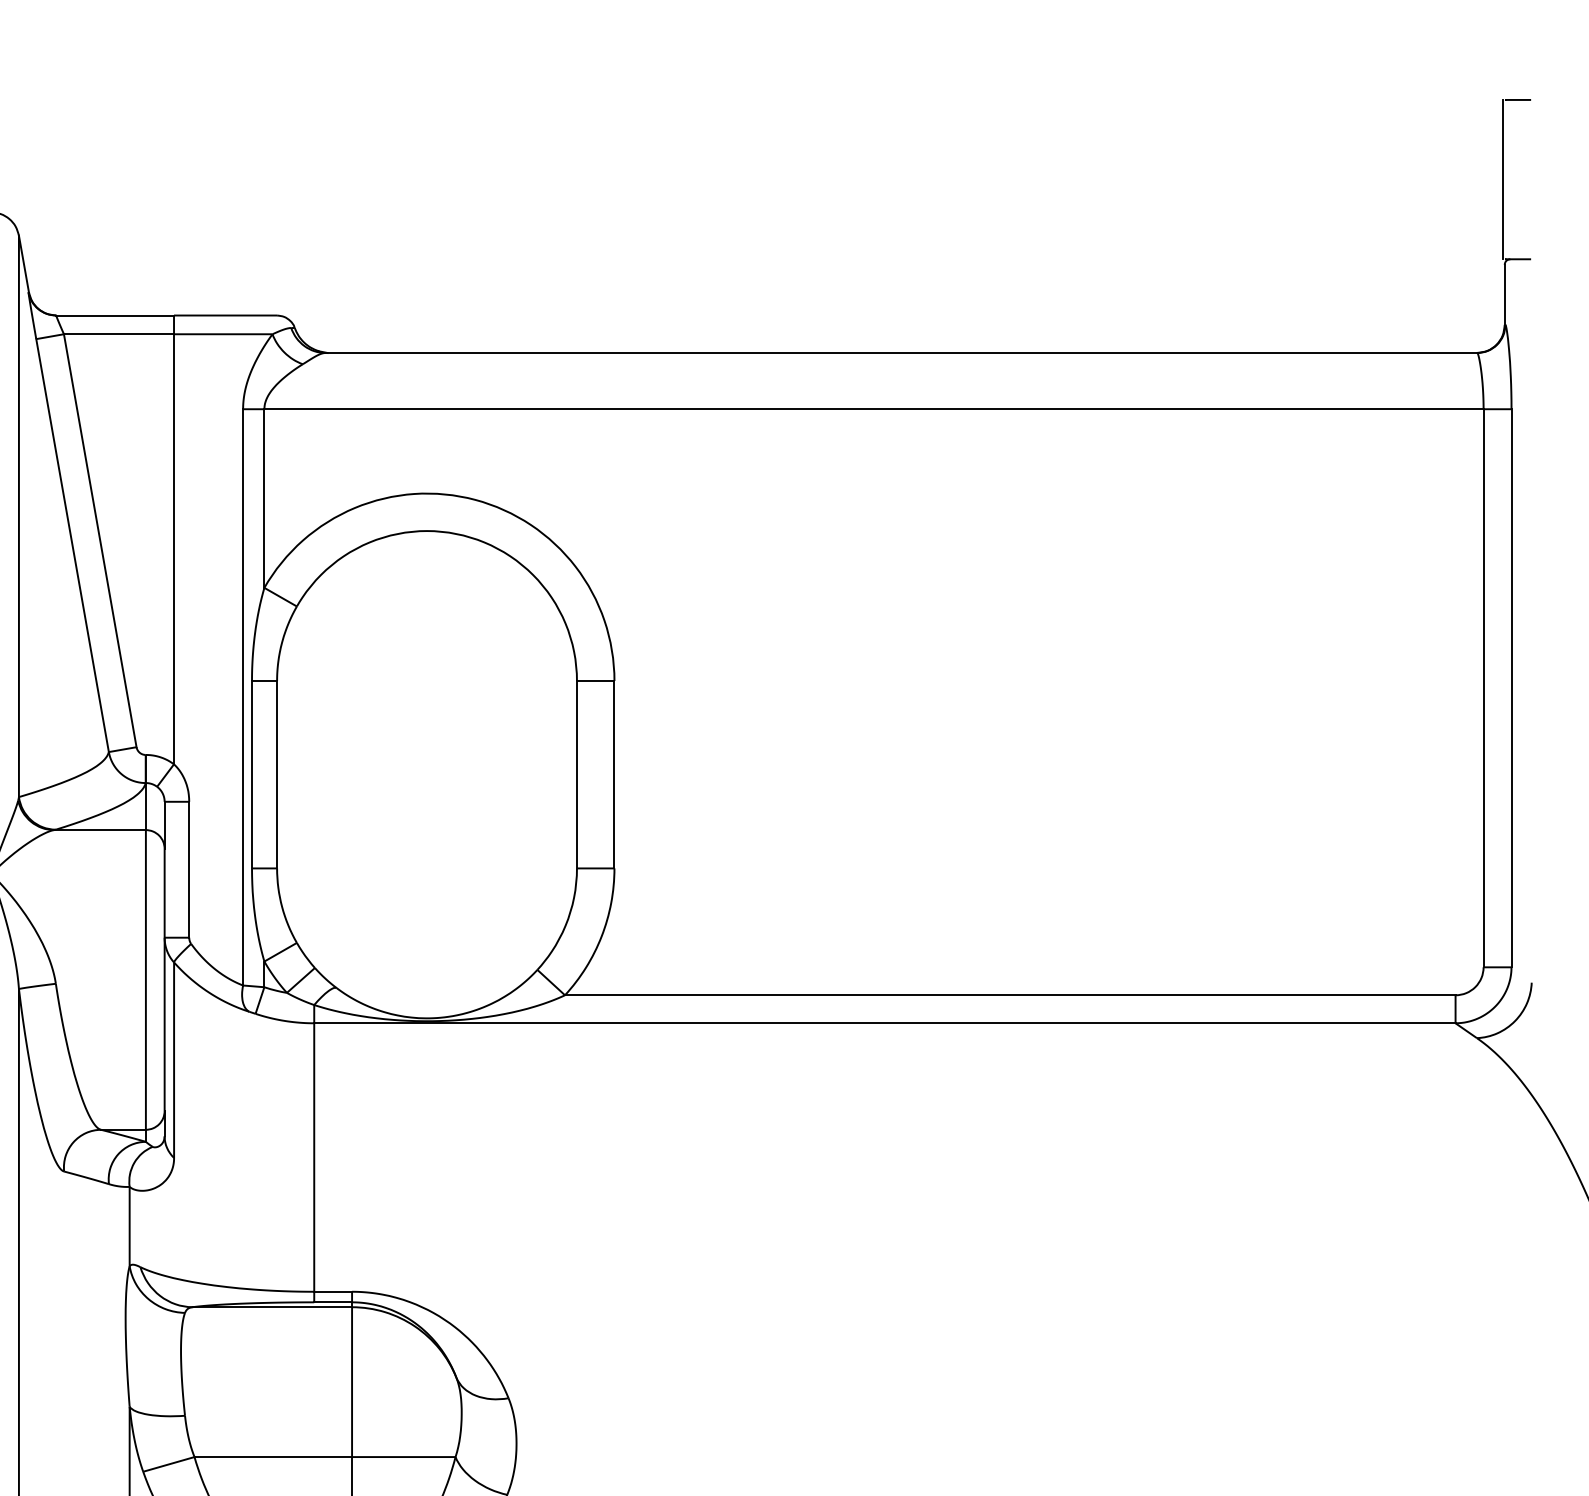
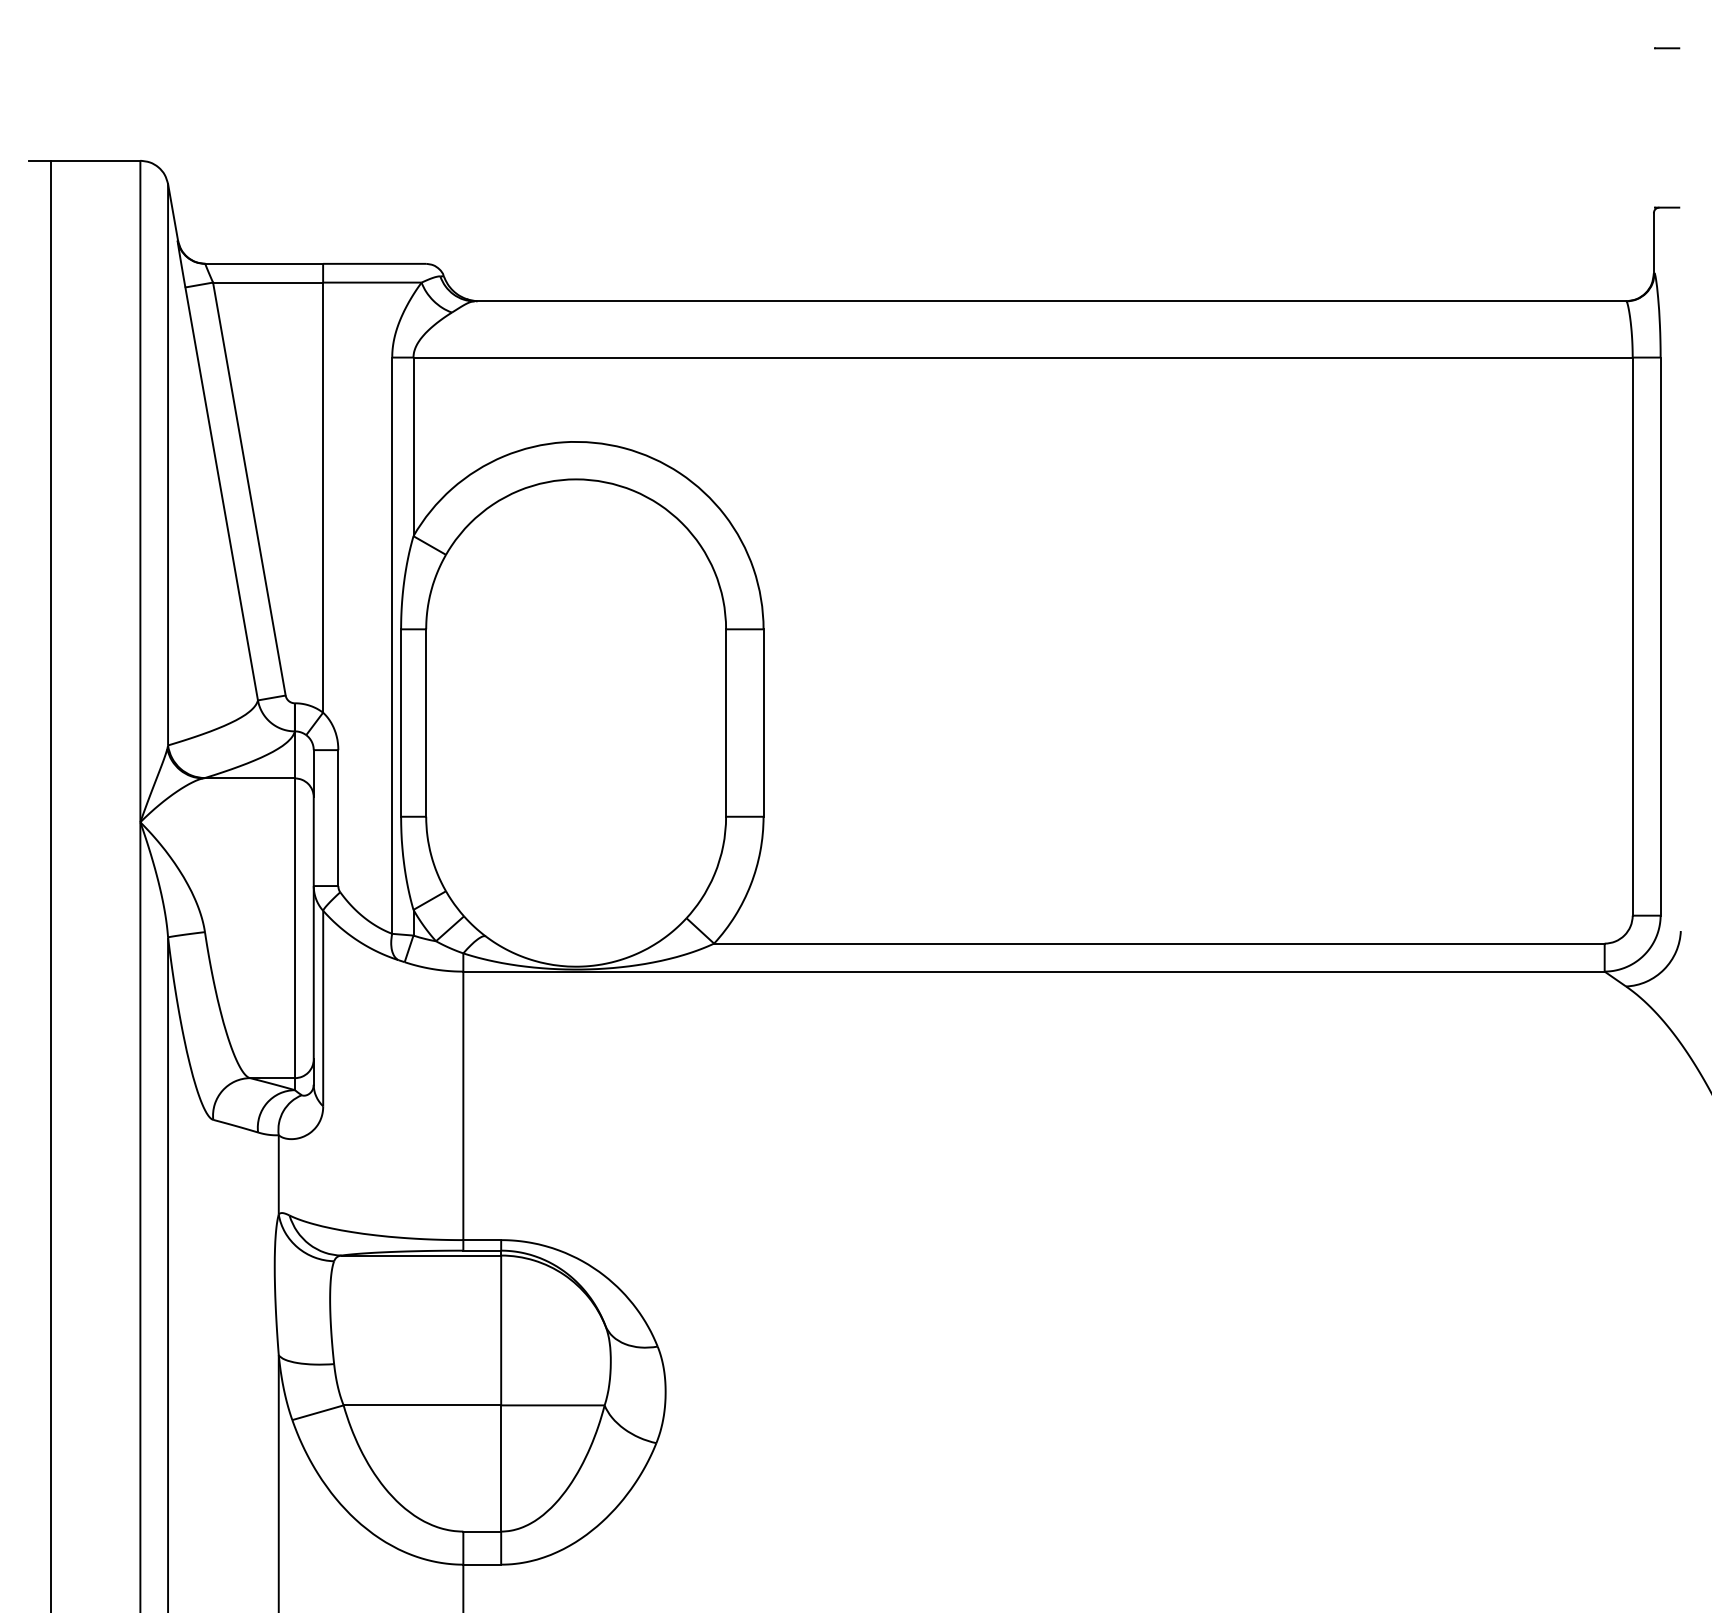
line: (1503, 179) -> (1652, 127), removed

